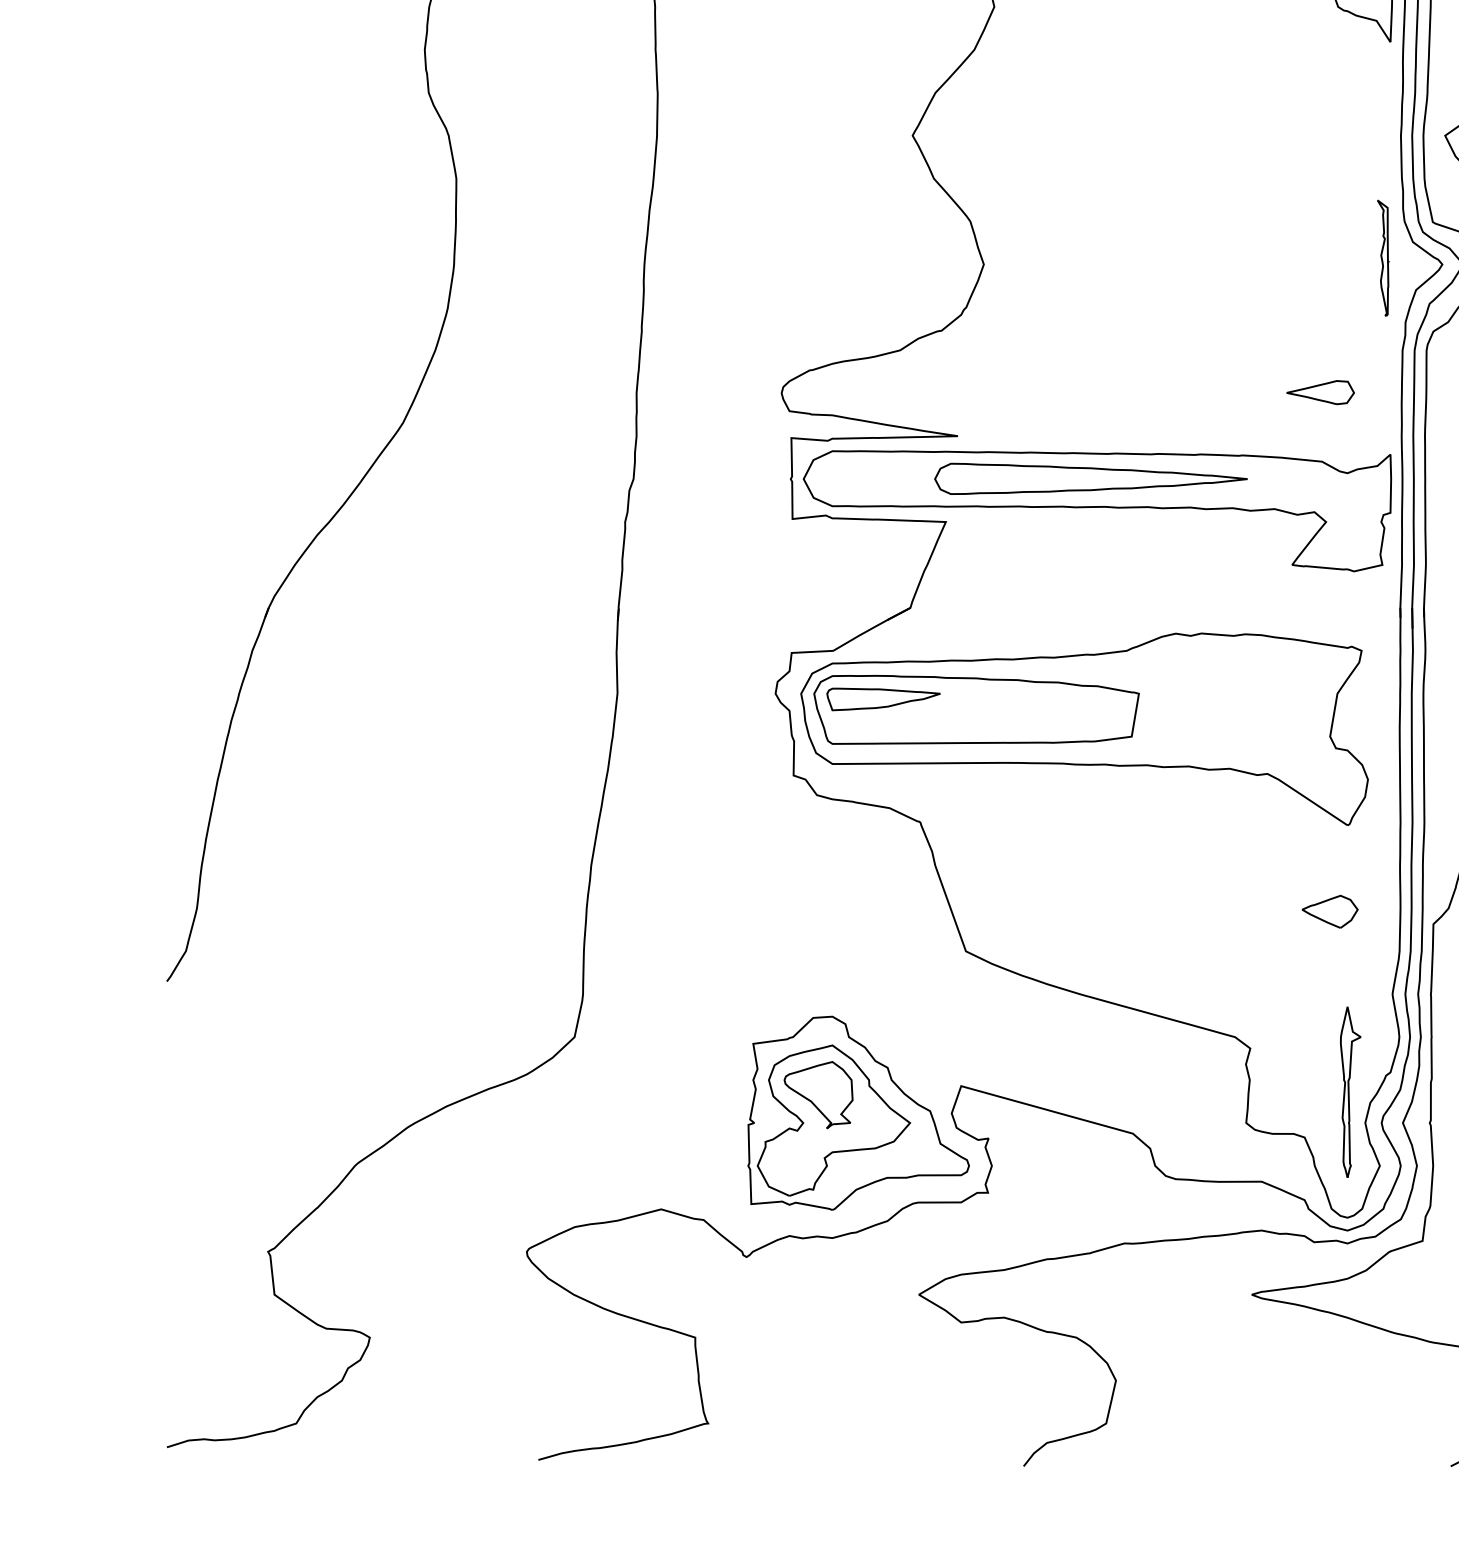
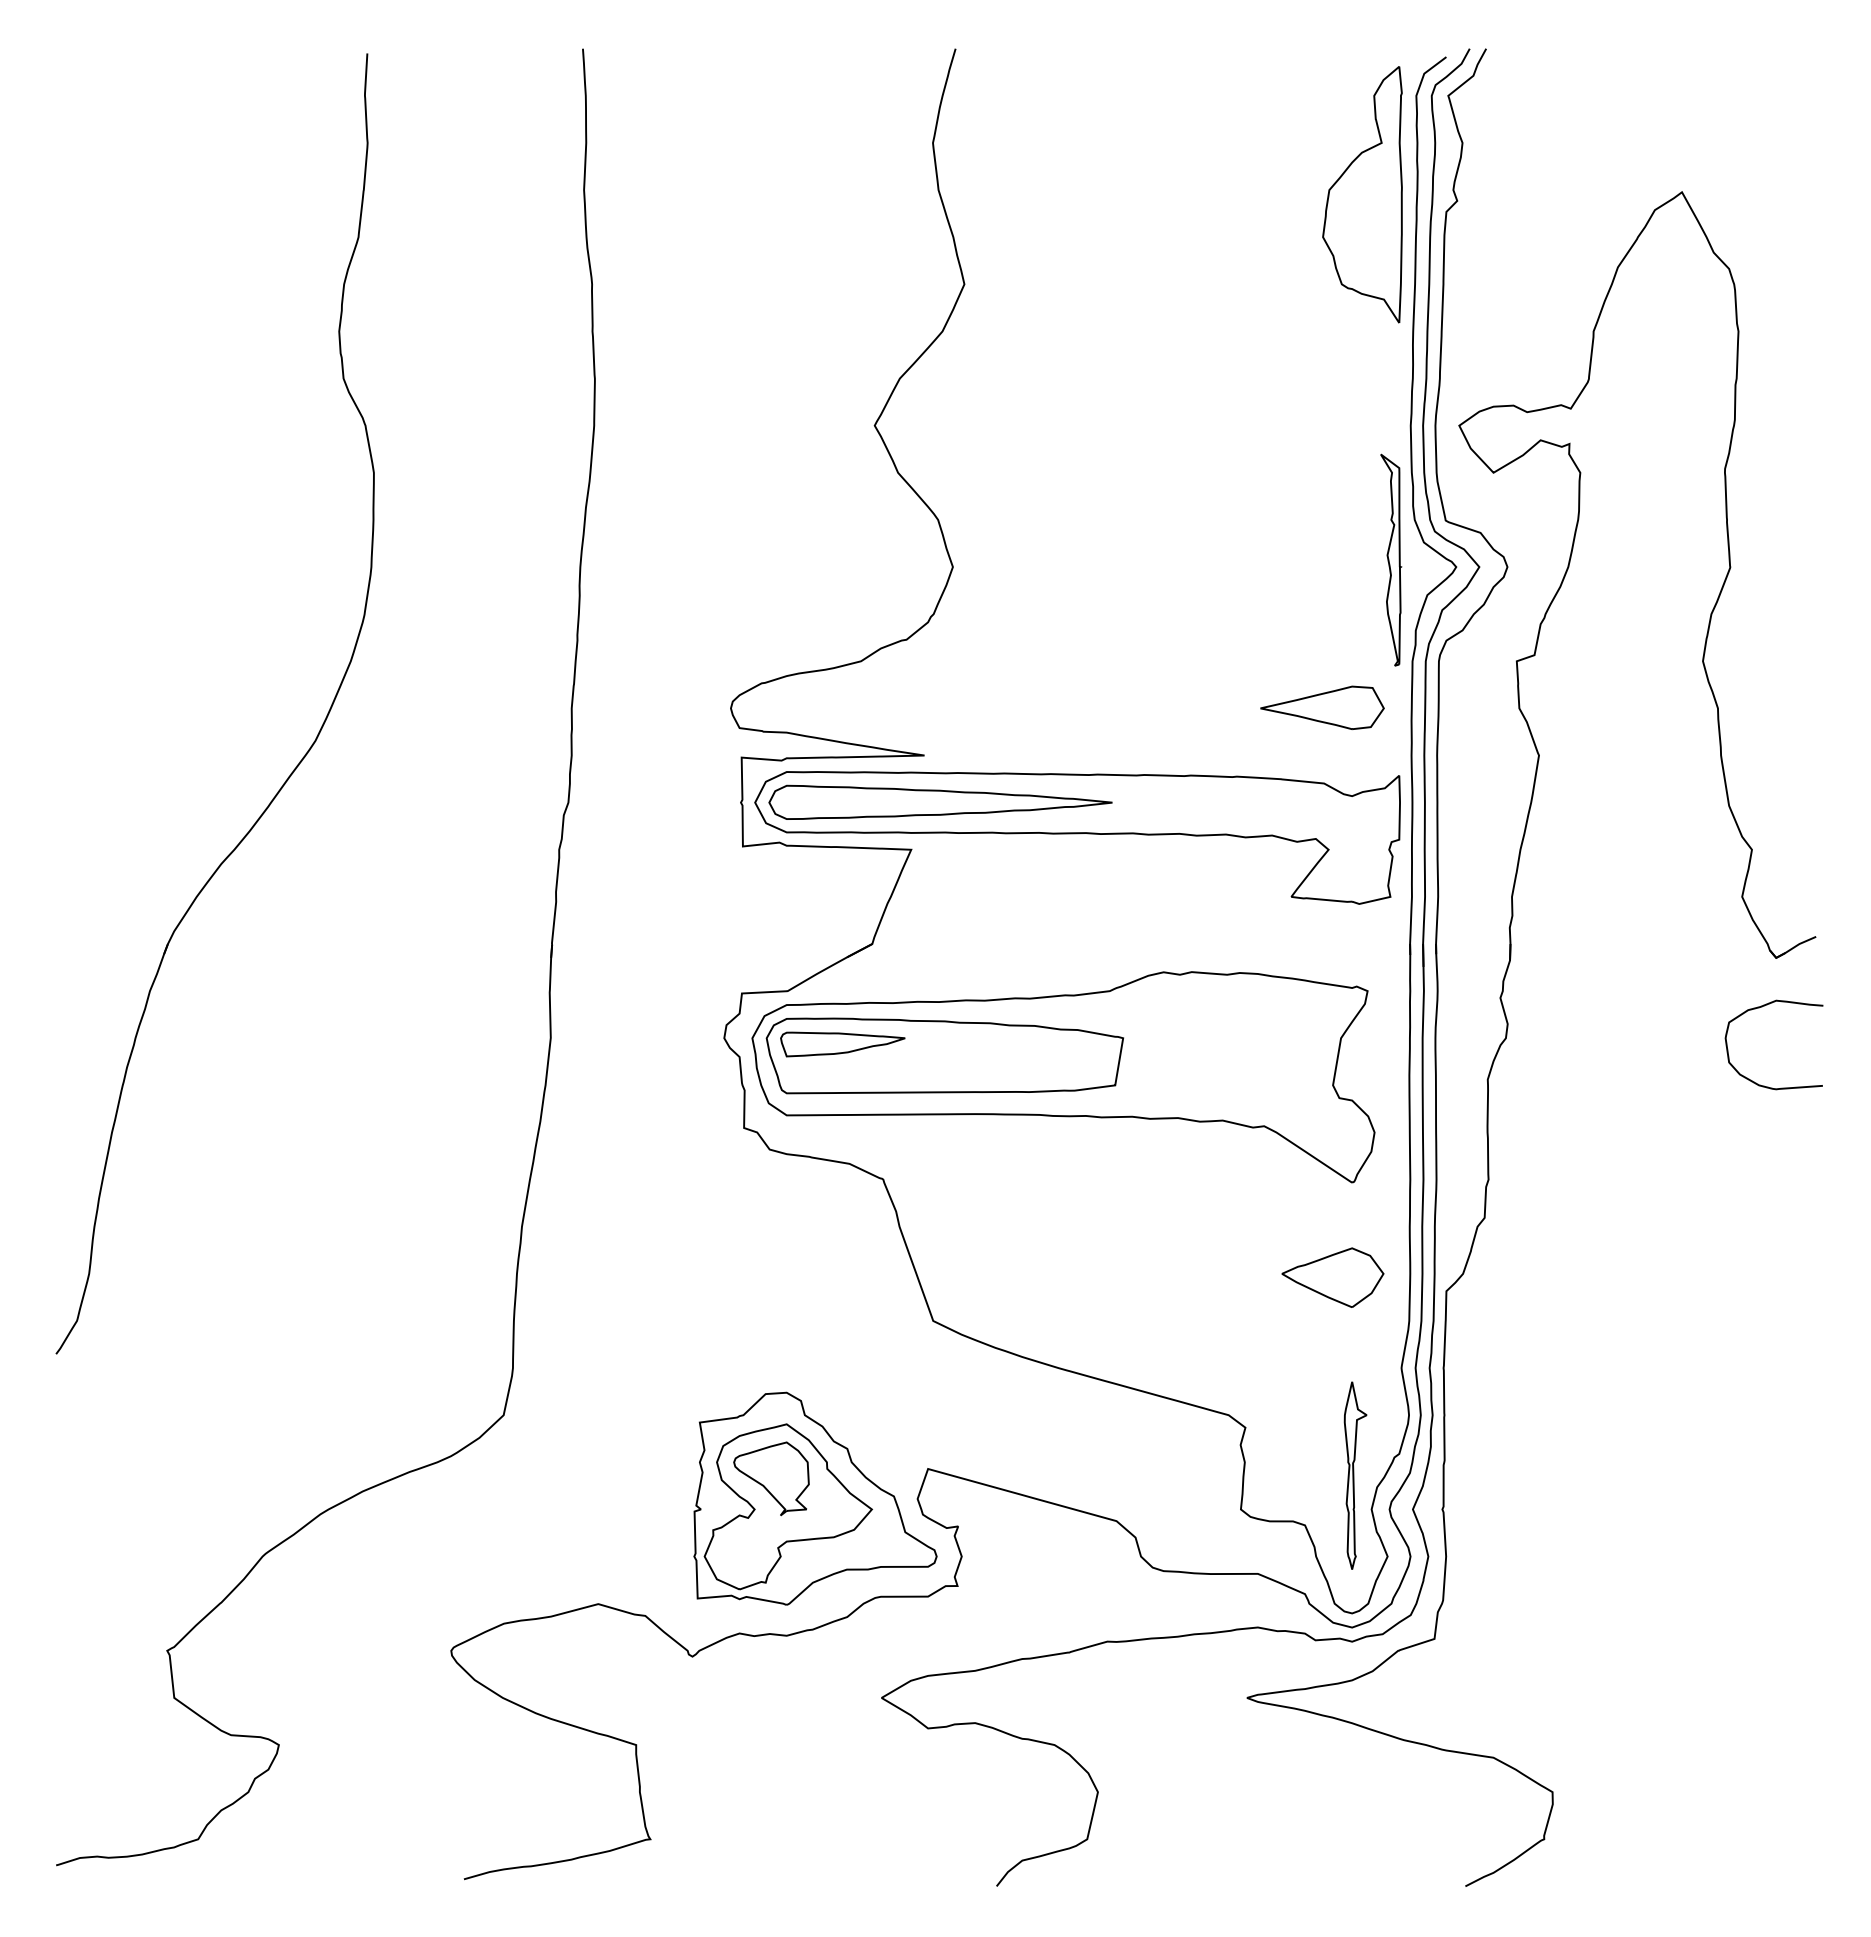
part: (1383, 257) -> (1391, 559), size x1.67
part: (1320, 392) -> (1322, 707), size x1.67
part: (1090, 478) -> (940, 801), moved
part: (1329, 911) -> (1332, 1277), size x1.67

